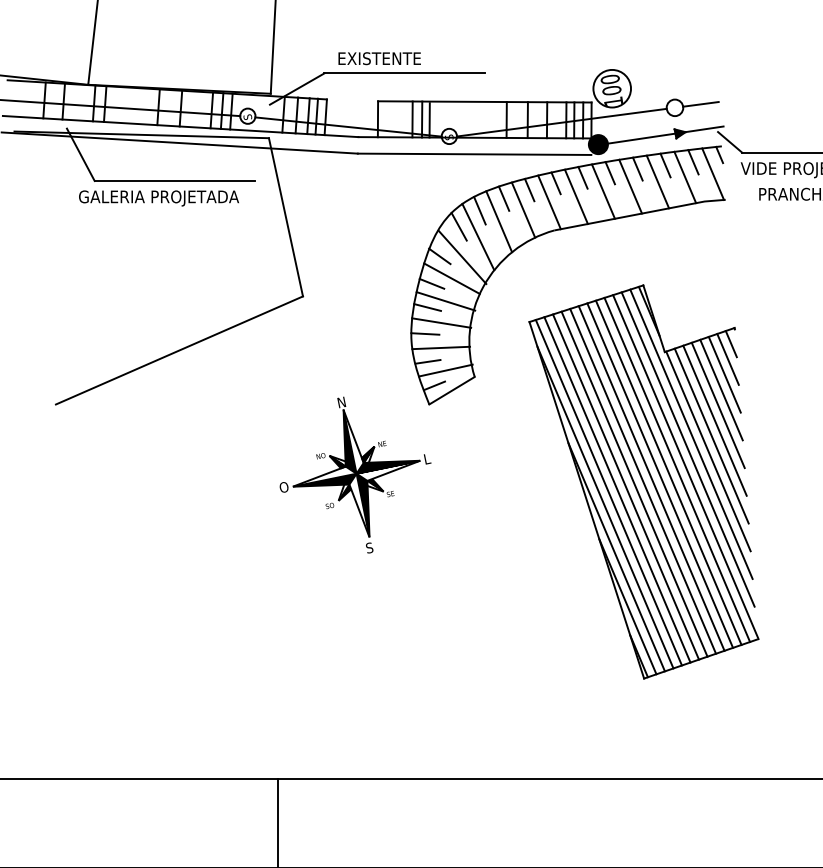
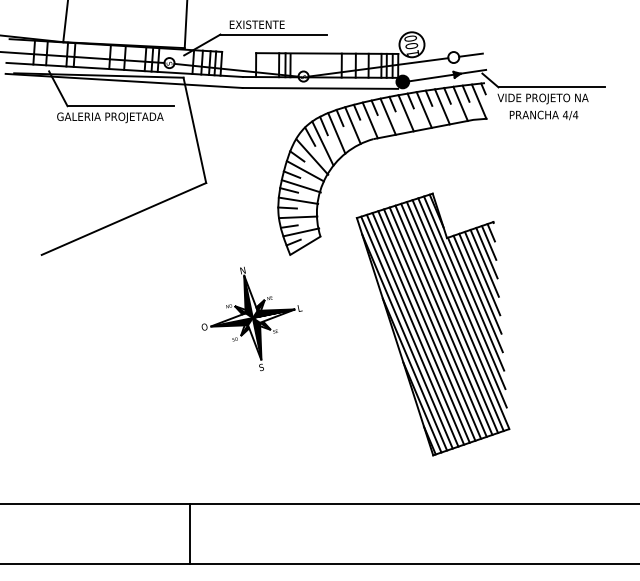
part: (354, 474) -> (251, 318), moved
part: (643, 481) -> (432, 324), moved

